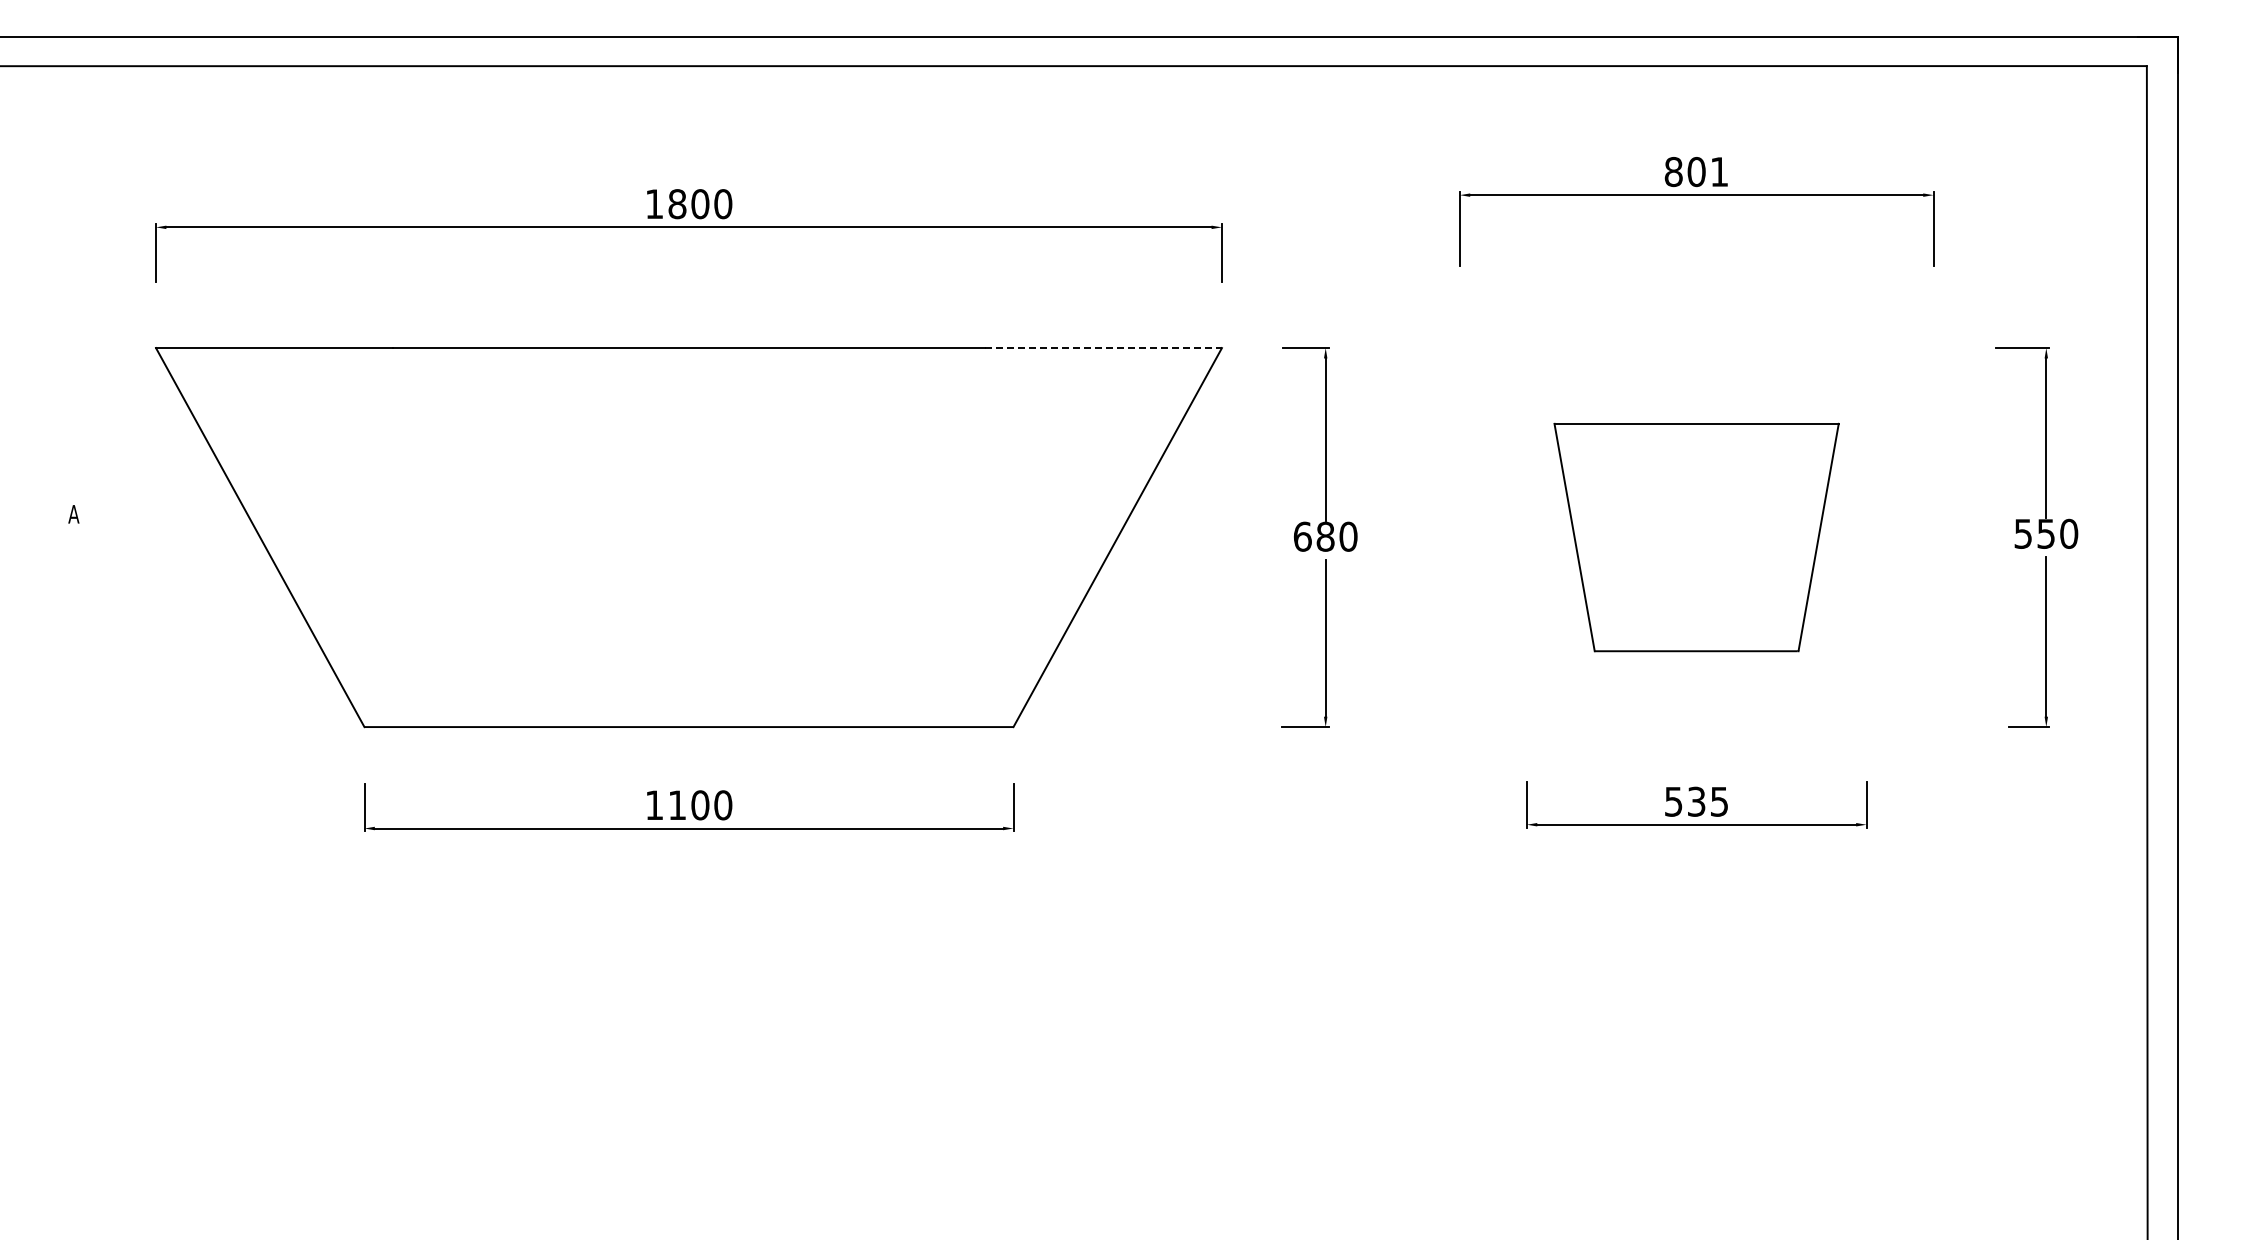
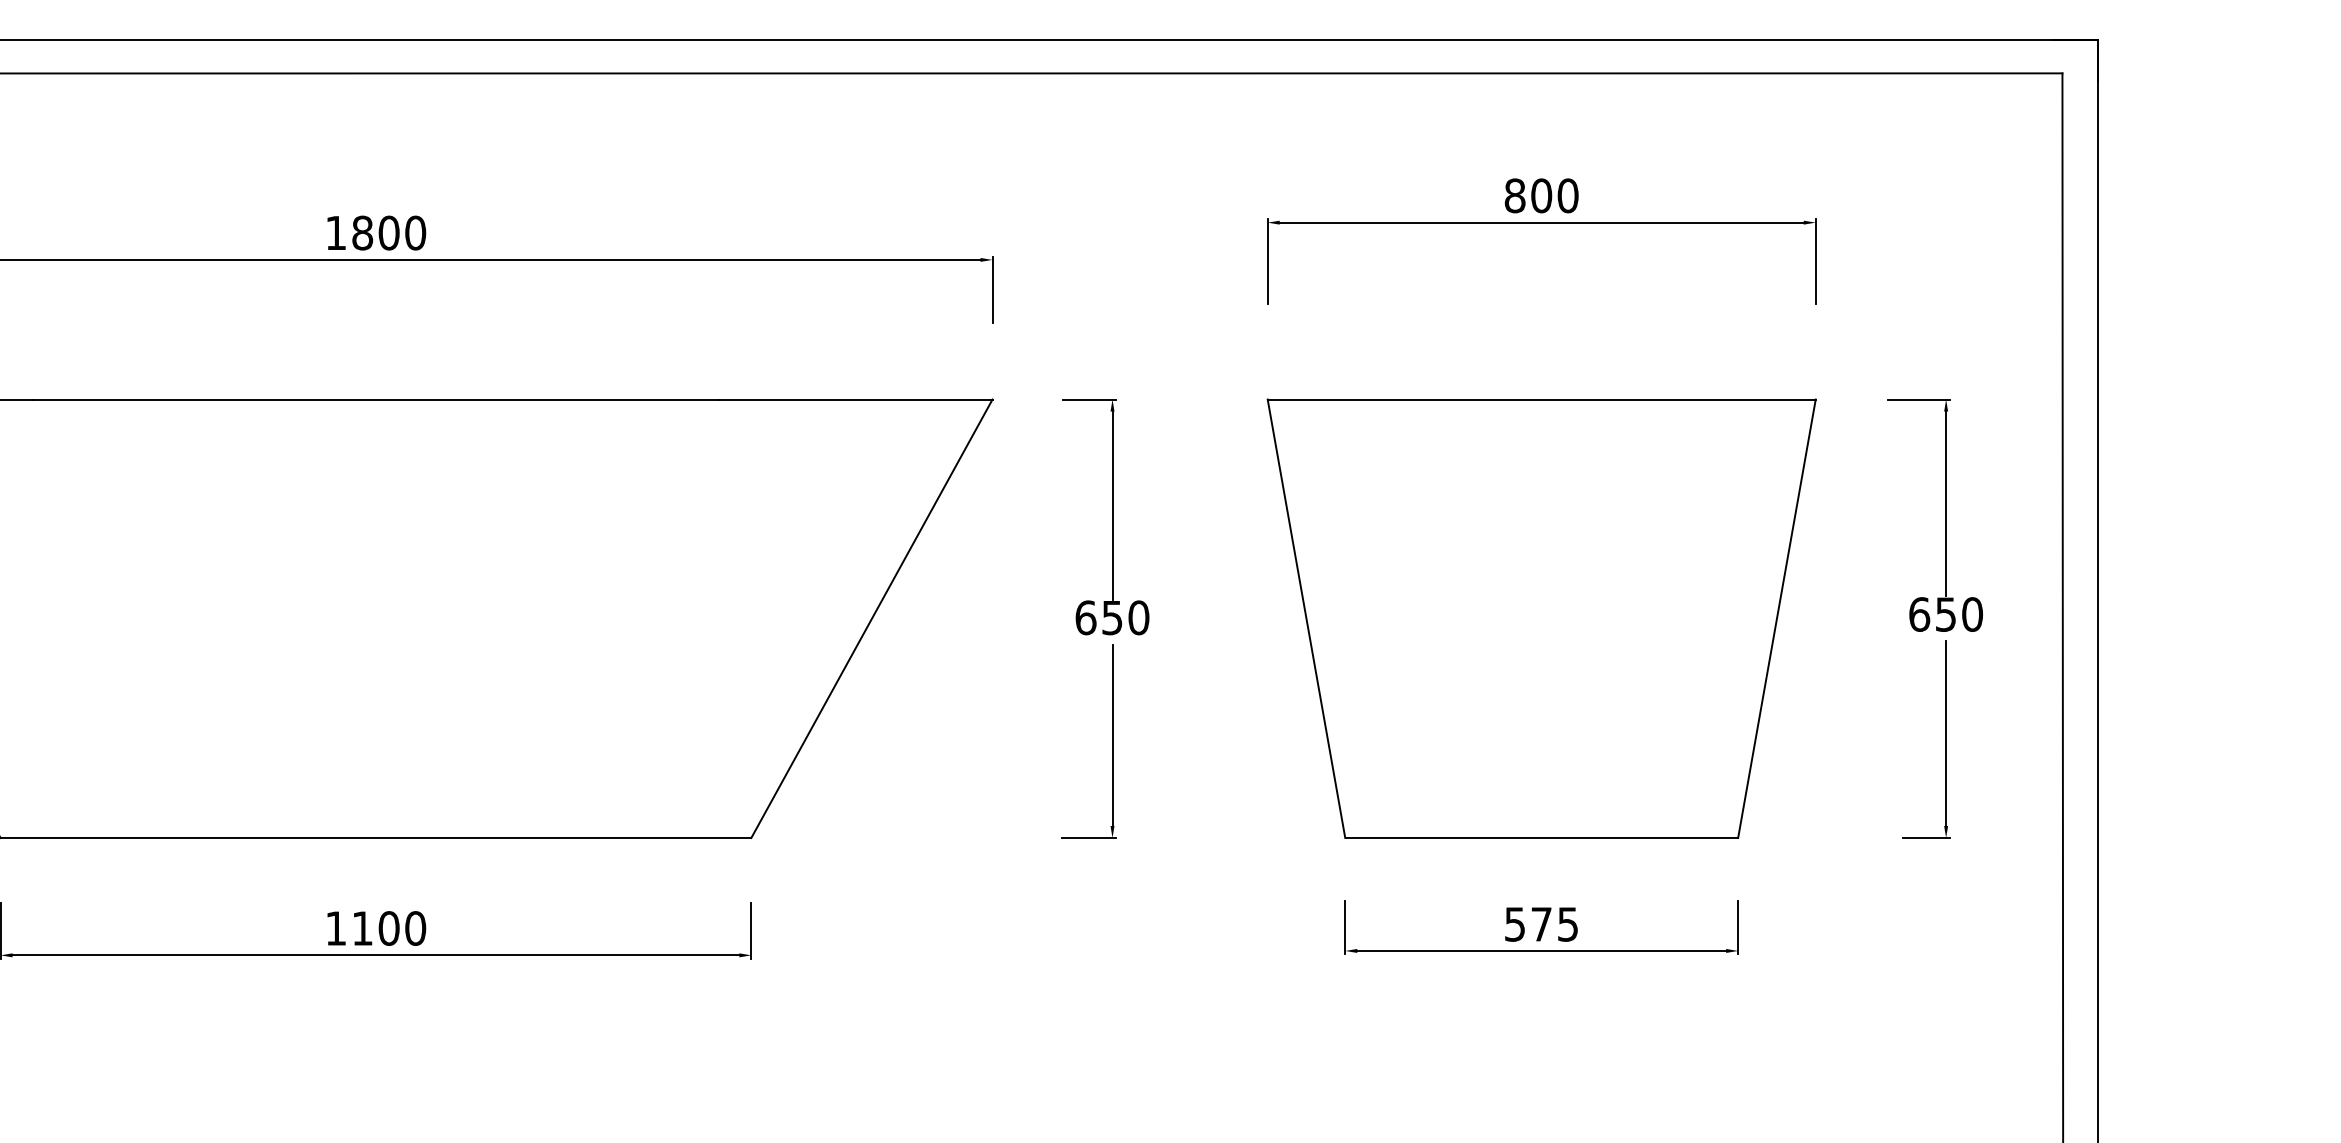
text: (1719, 171) -> (1568, 195), 801 -> 800
line: (1104, 348) -> (856, 400), dashed -> solid
text: (2023, 533) -> (1919, 614), 550 -> 650
text: (1325, 536) -> (1112, 617), 680 -> 650
part: (1696, 537) -> (1541, 618), size x1.67
text: (1696, 801) -> (1541, 924), 535 -> 575

